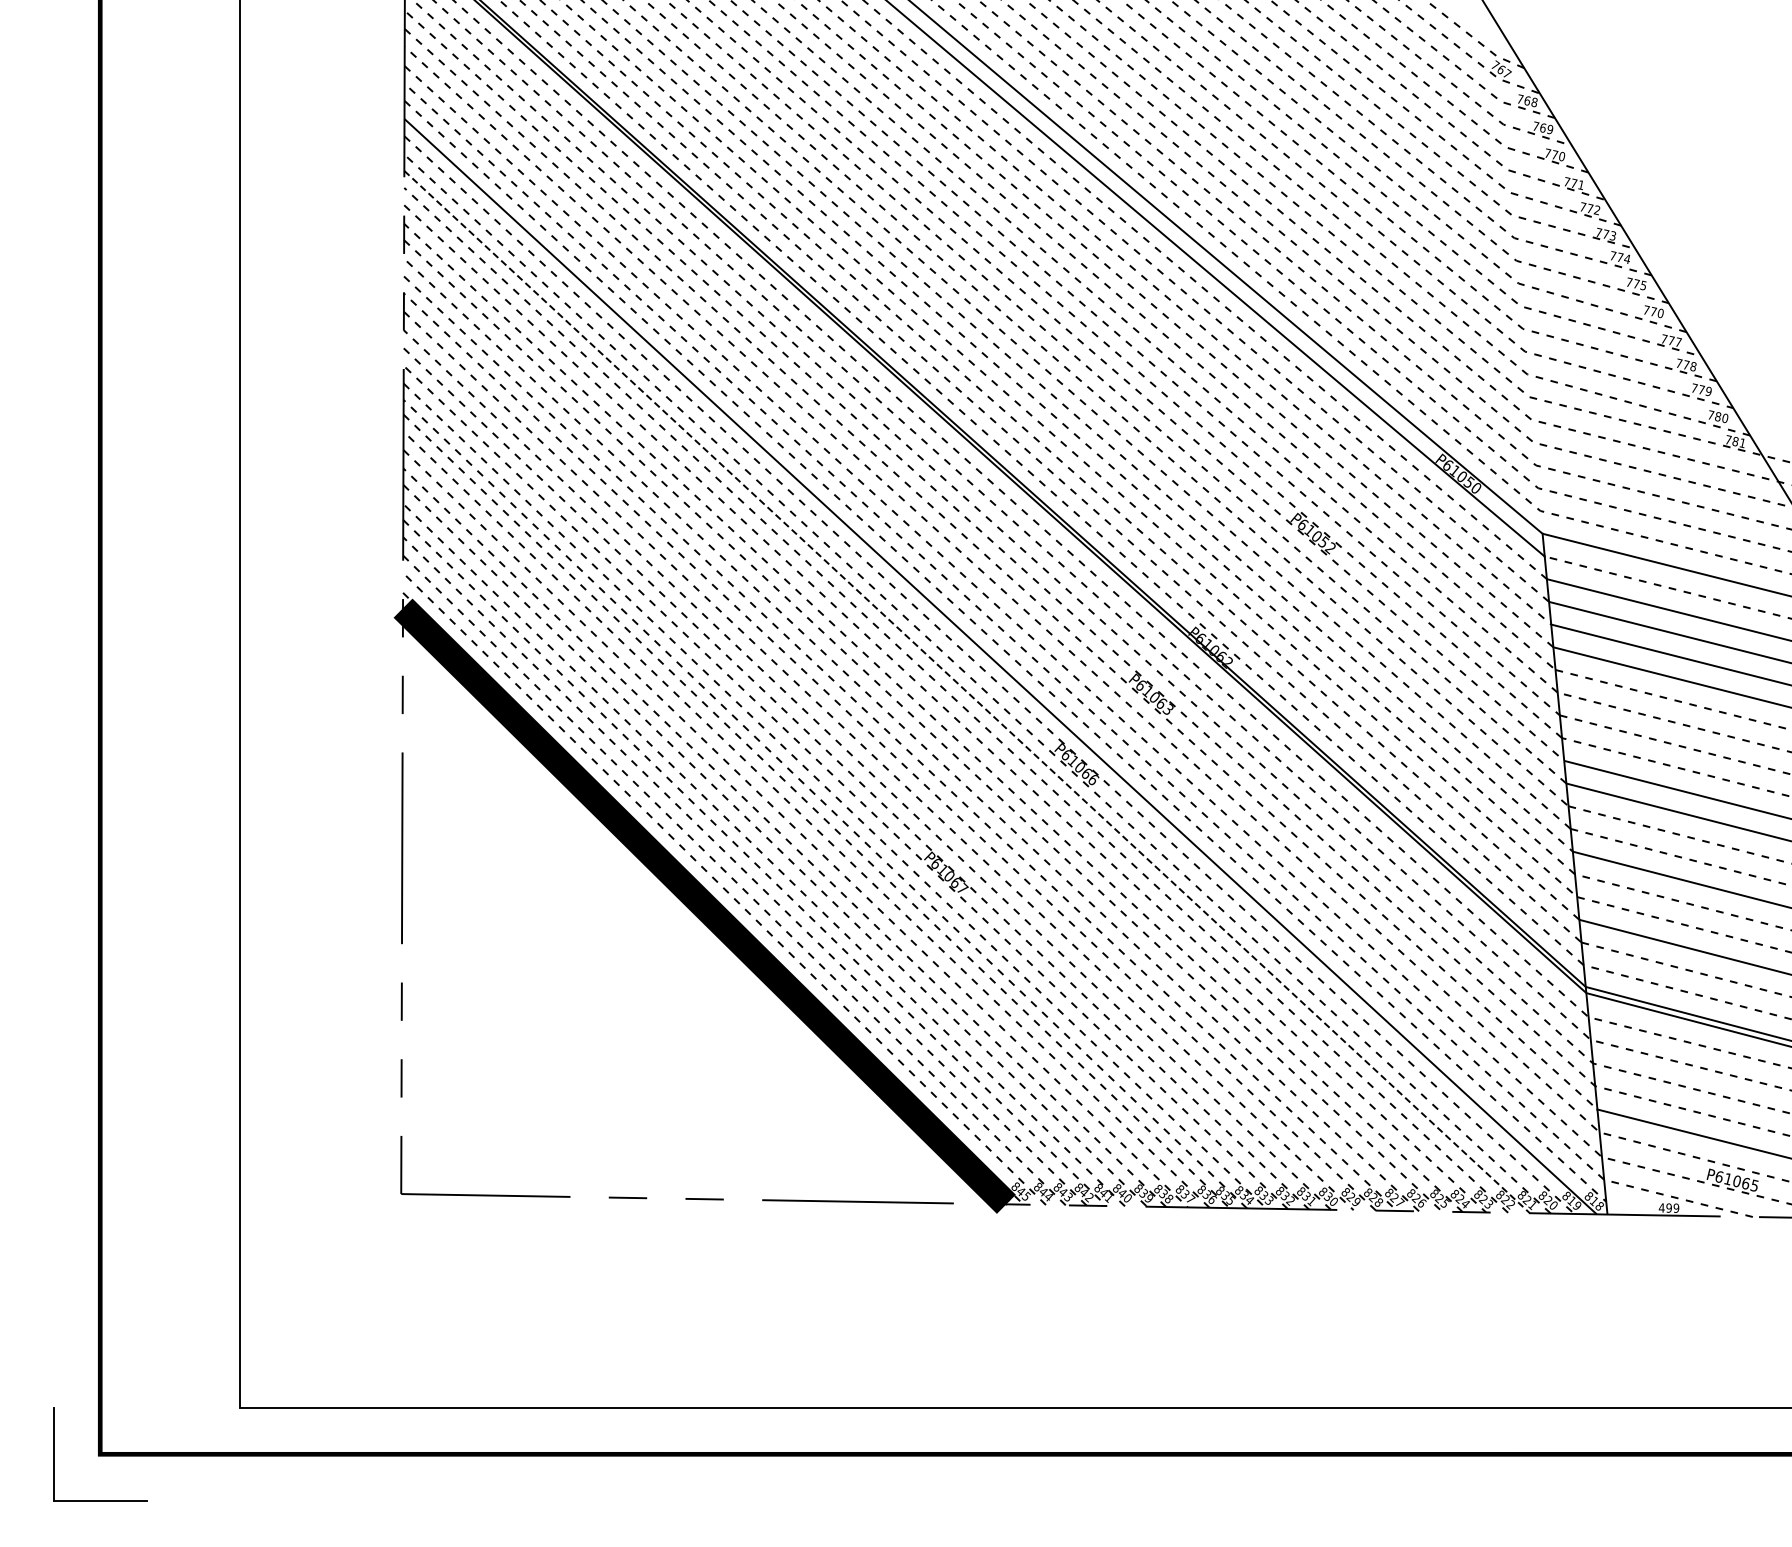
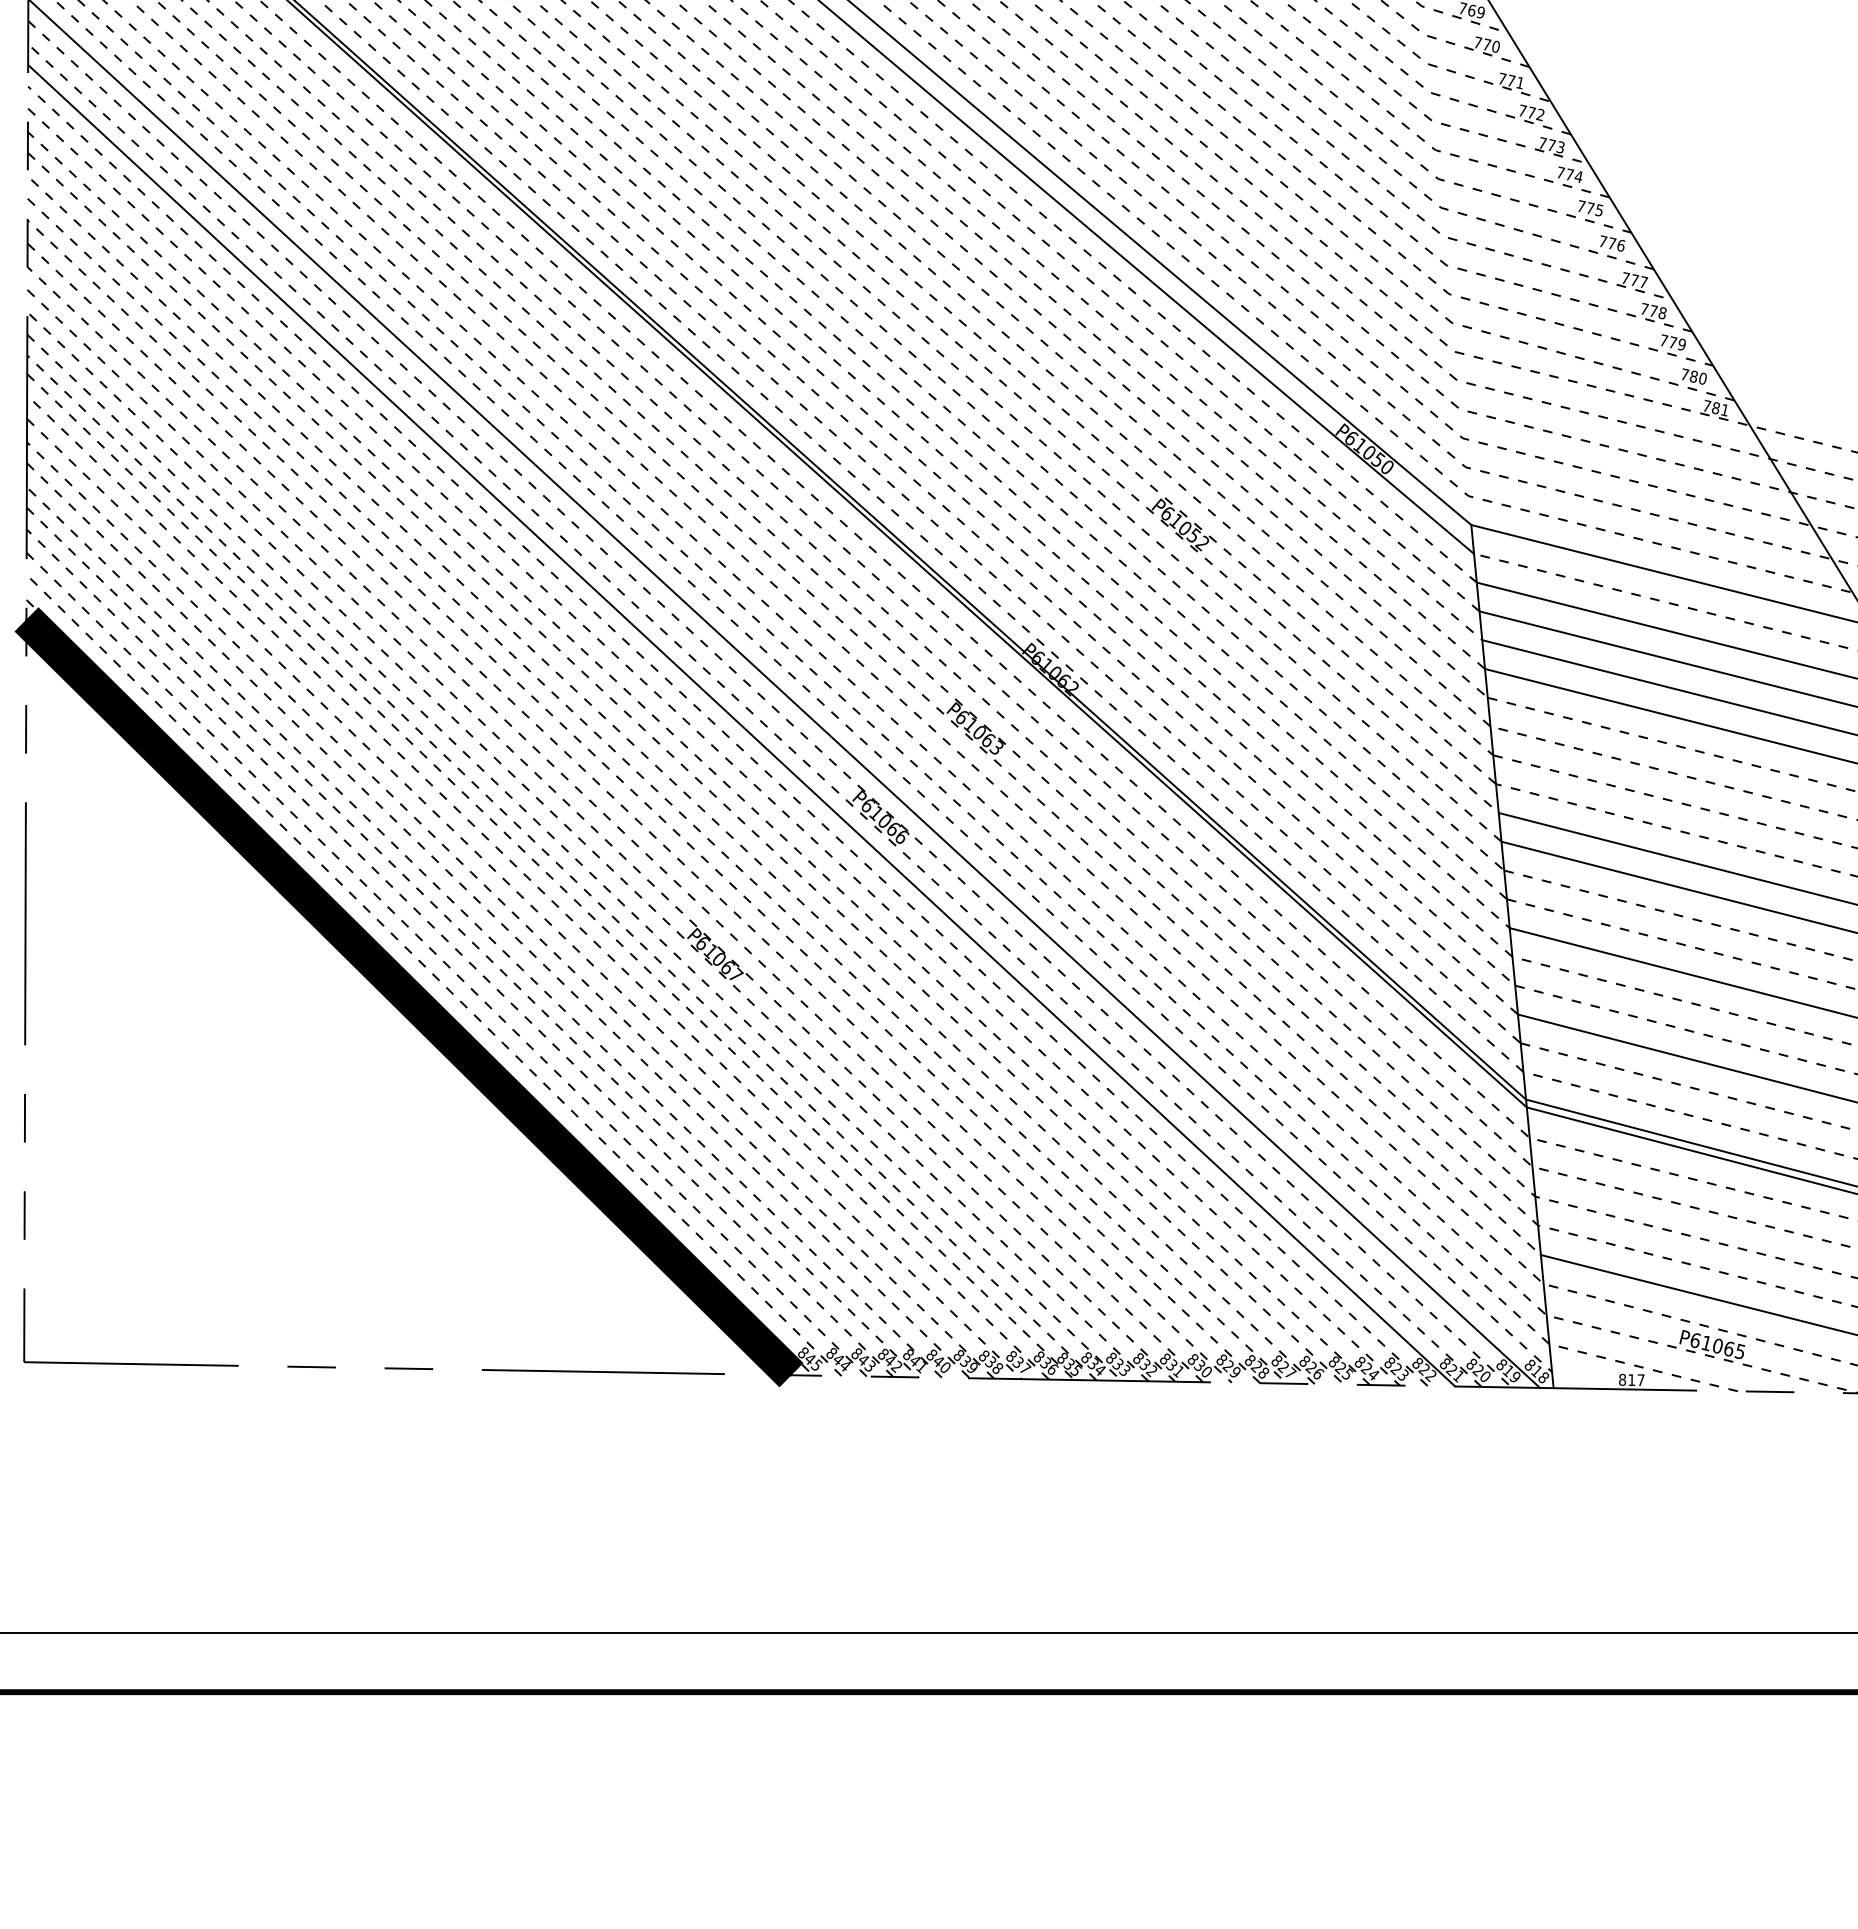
text: (1660, 312) -> (1620, 244), 770 -> 776
line: (967, 692) -> (742, 726), dashed -> solid
text: (1668, 1207) -> (1630, 1379), 499 -> 817

